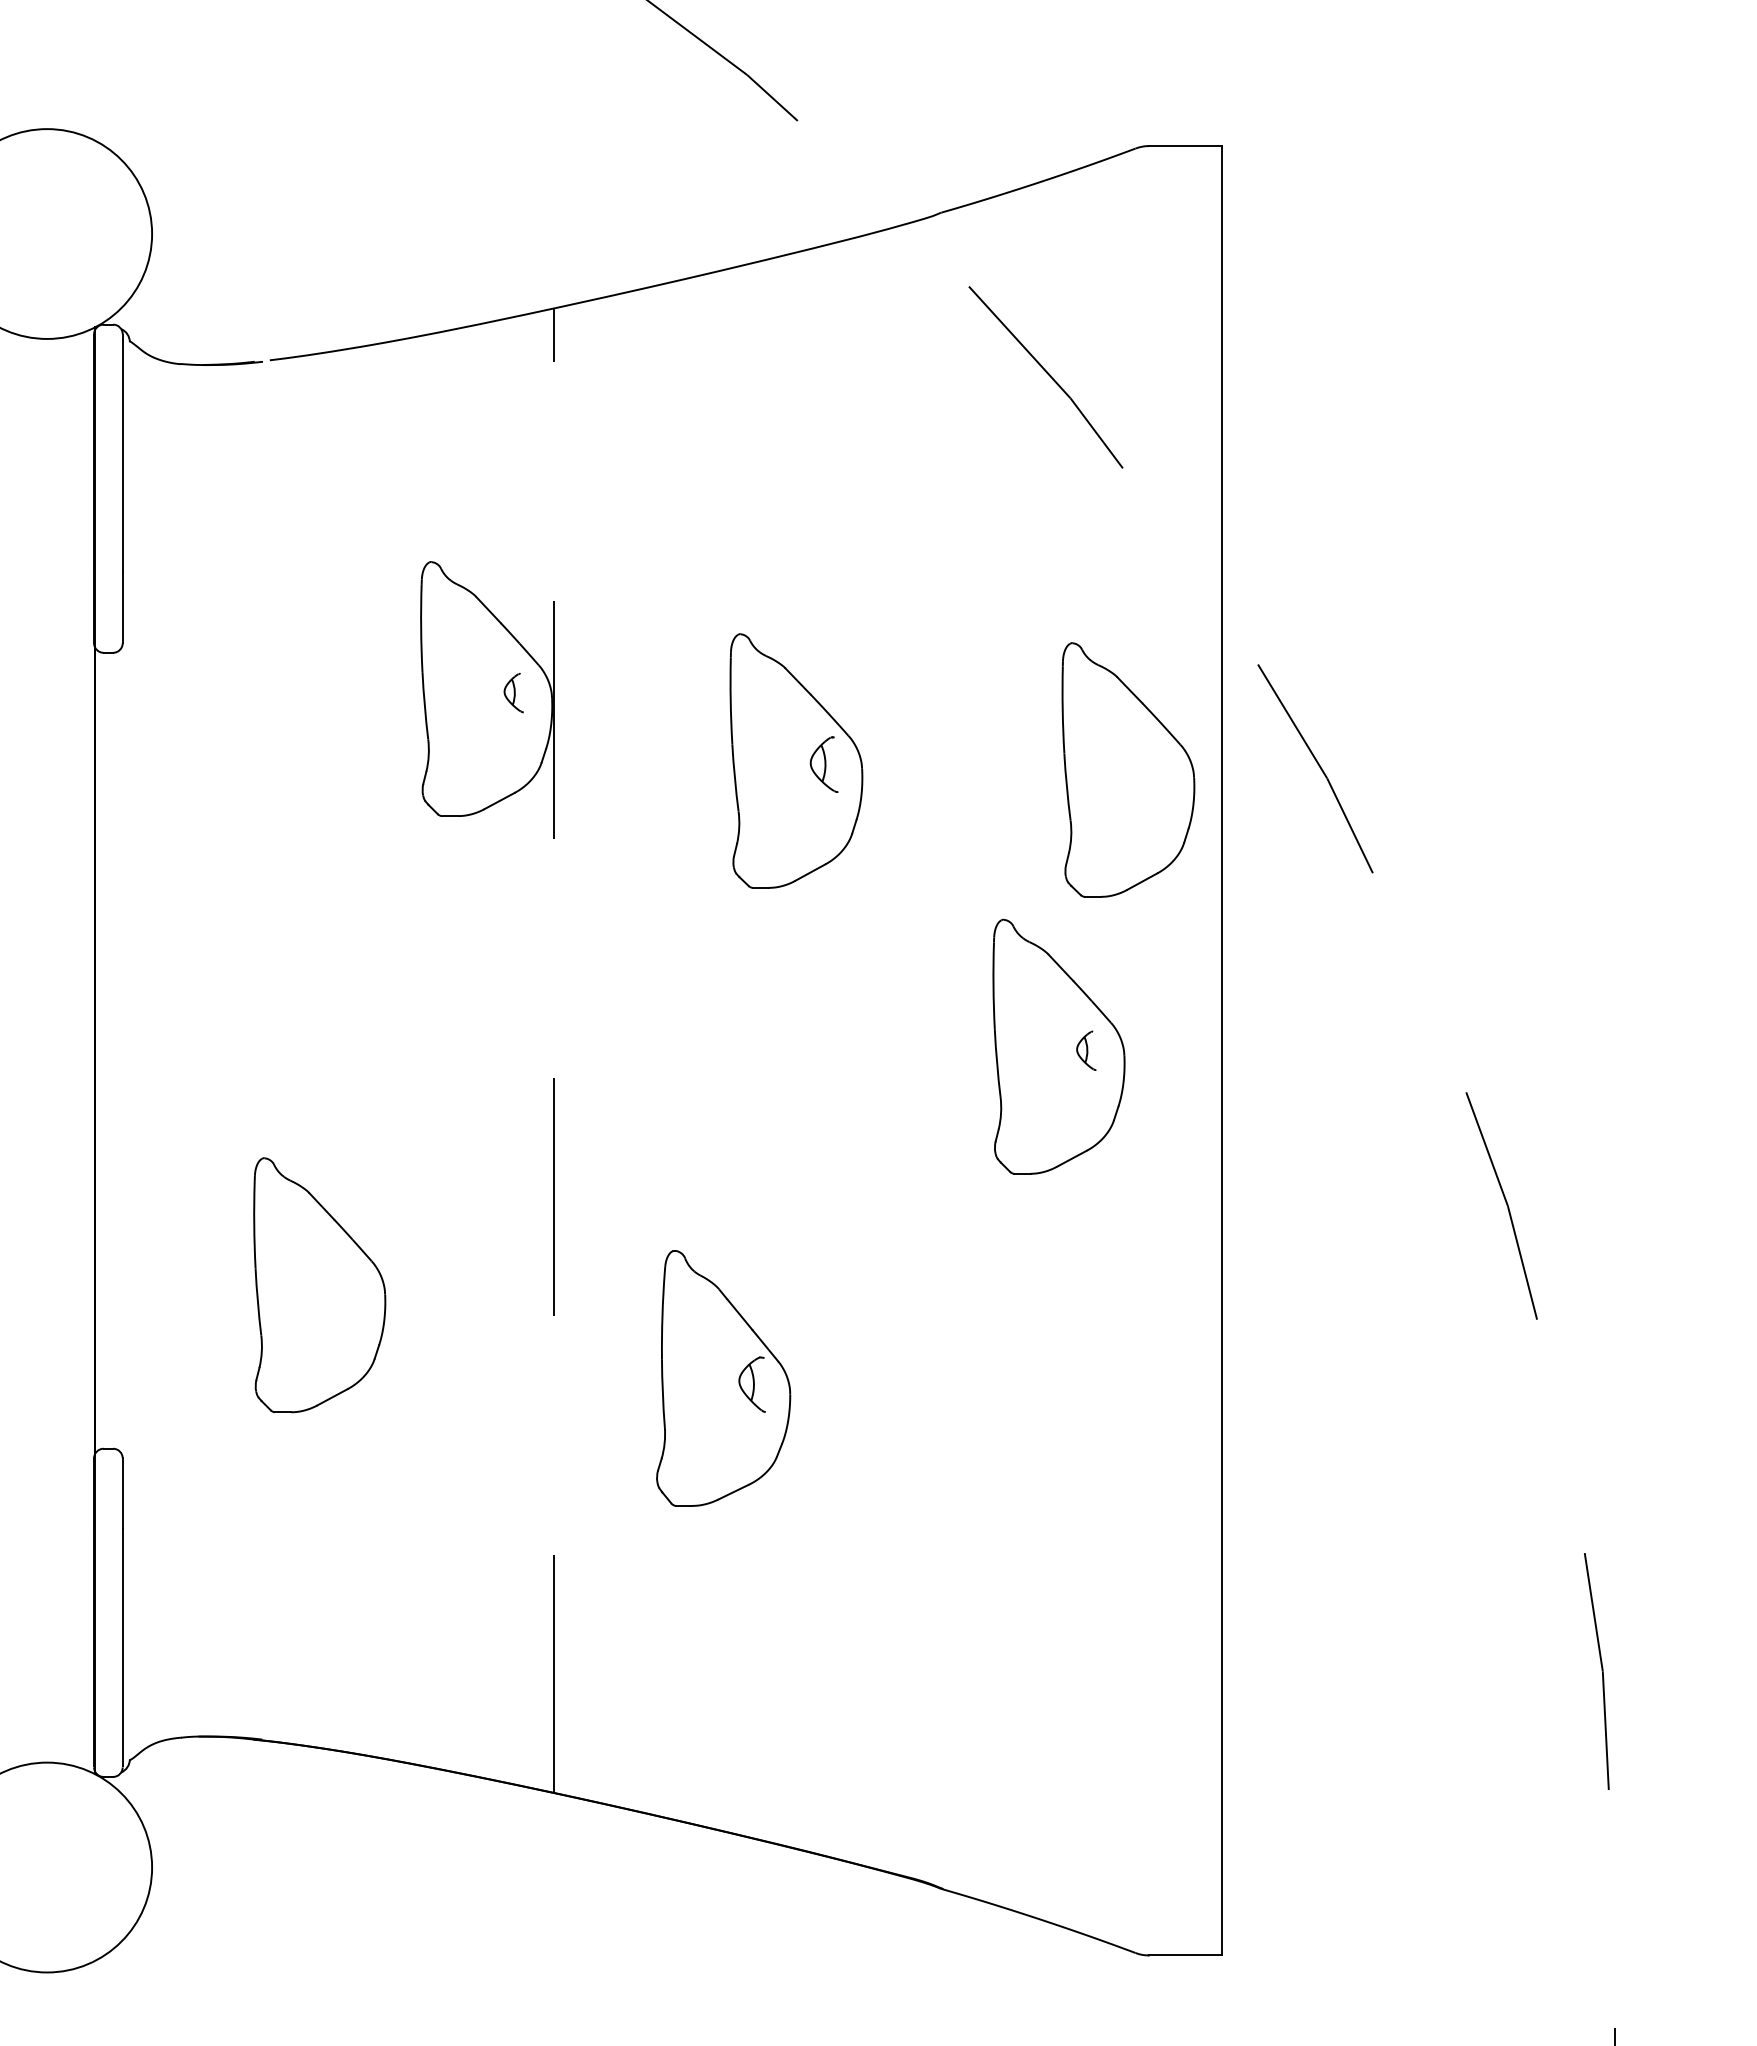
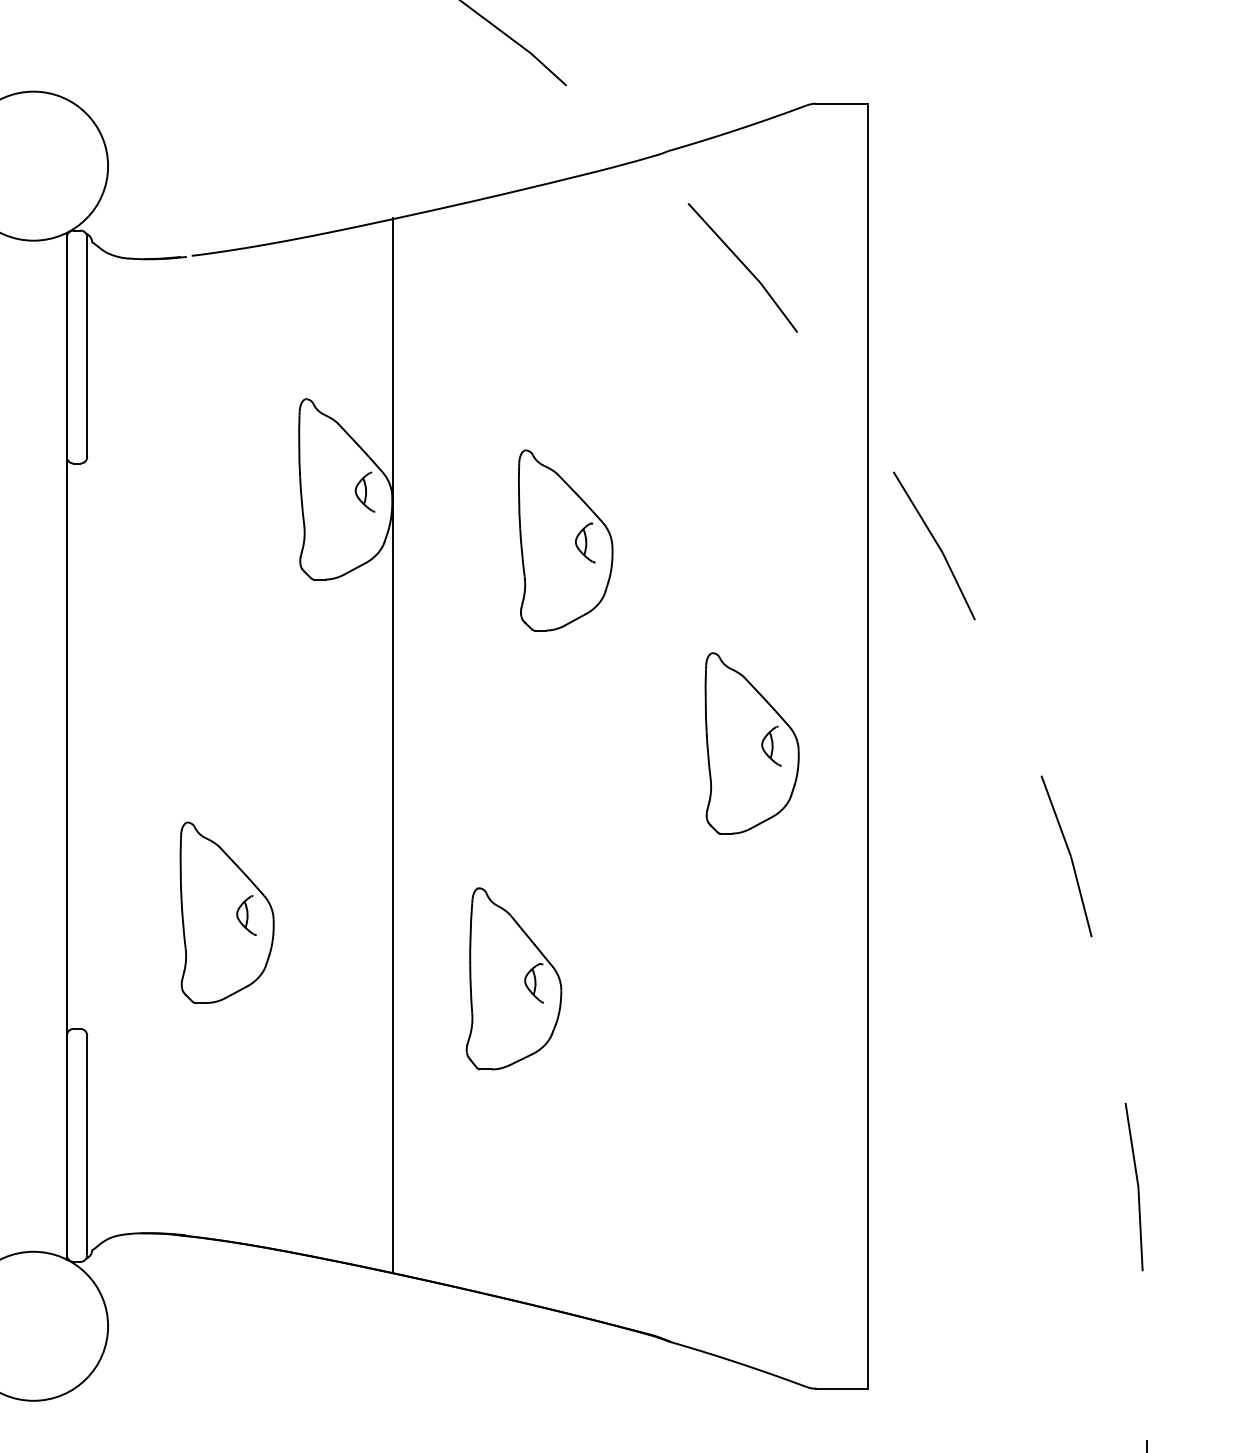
part: (513, 692) -> (364, 491), size x1.43
part: (1128, 769) -> (801, 546), removed
line: (553, 1050) -> (393, 746), dashed -> solid
part: (1086, 1050) -> (771, 746), size x1.43
part: (347, 1288) -> (246, 915), added

